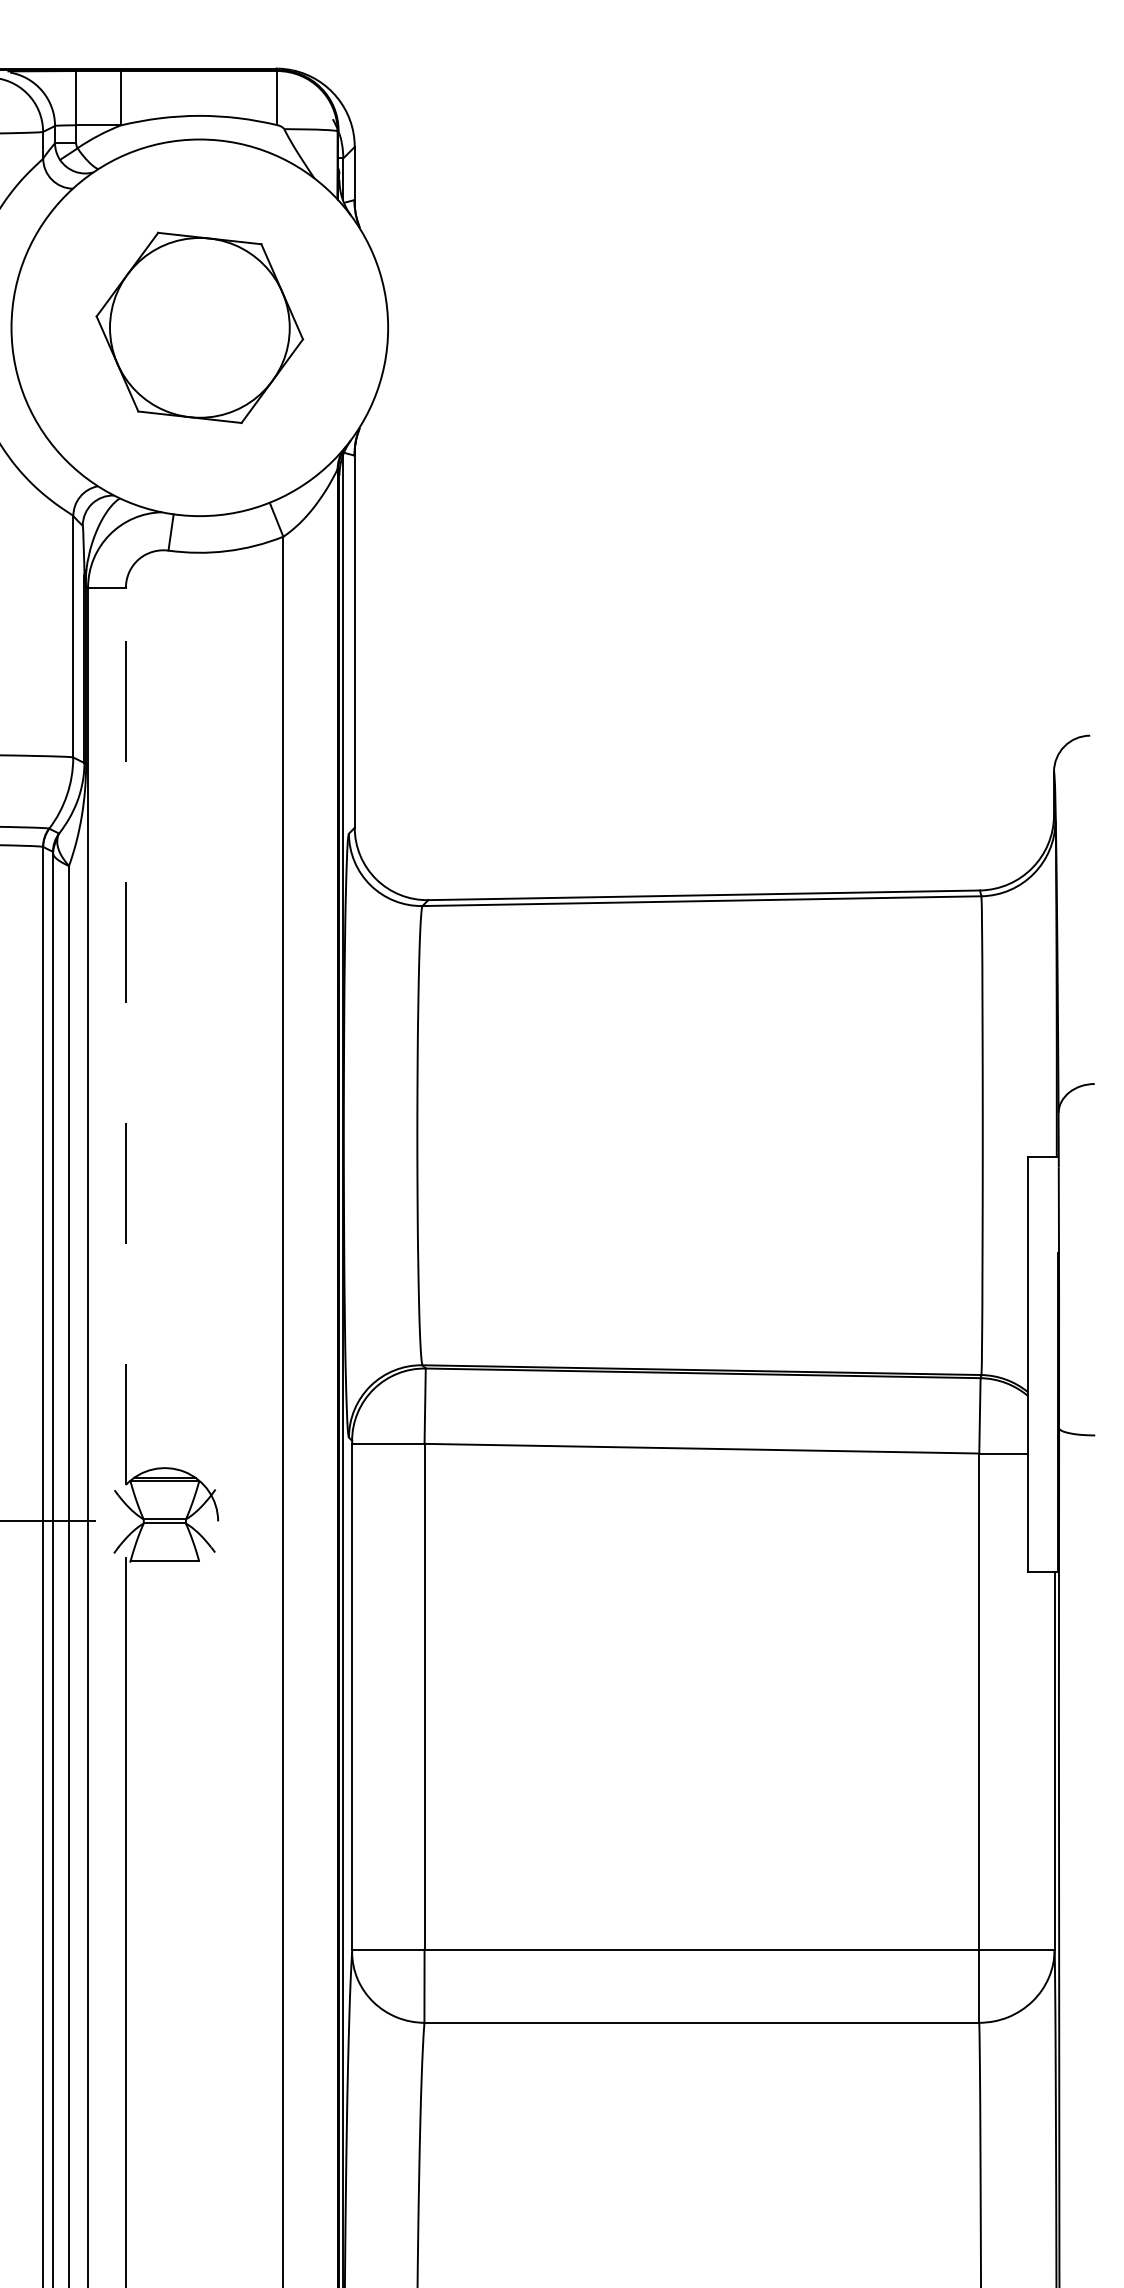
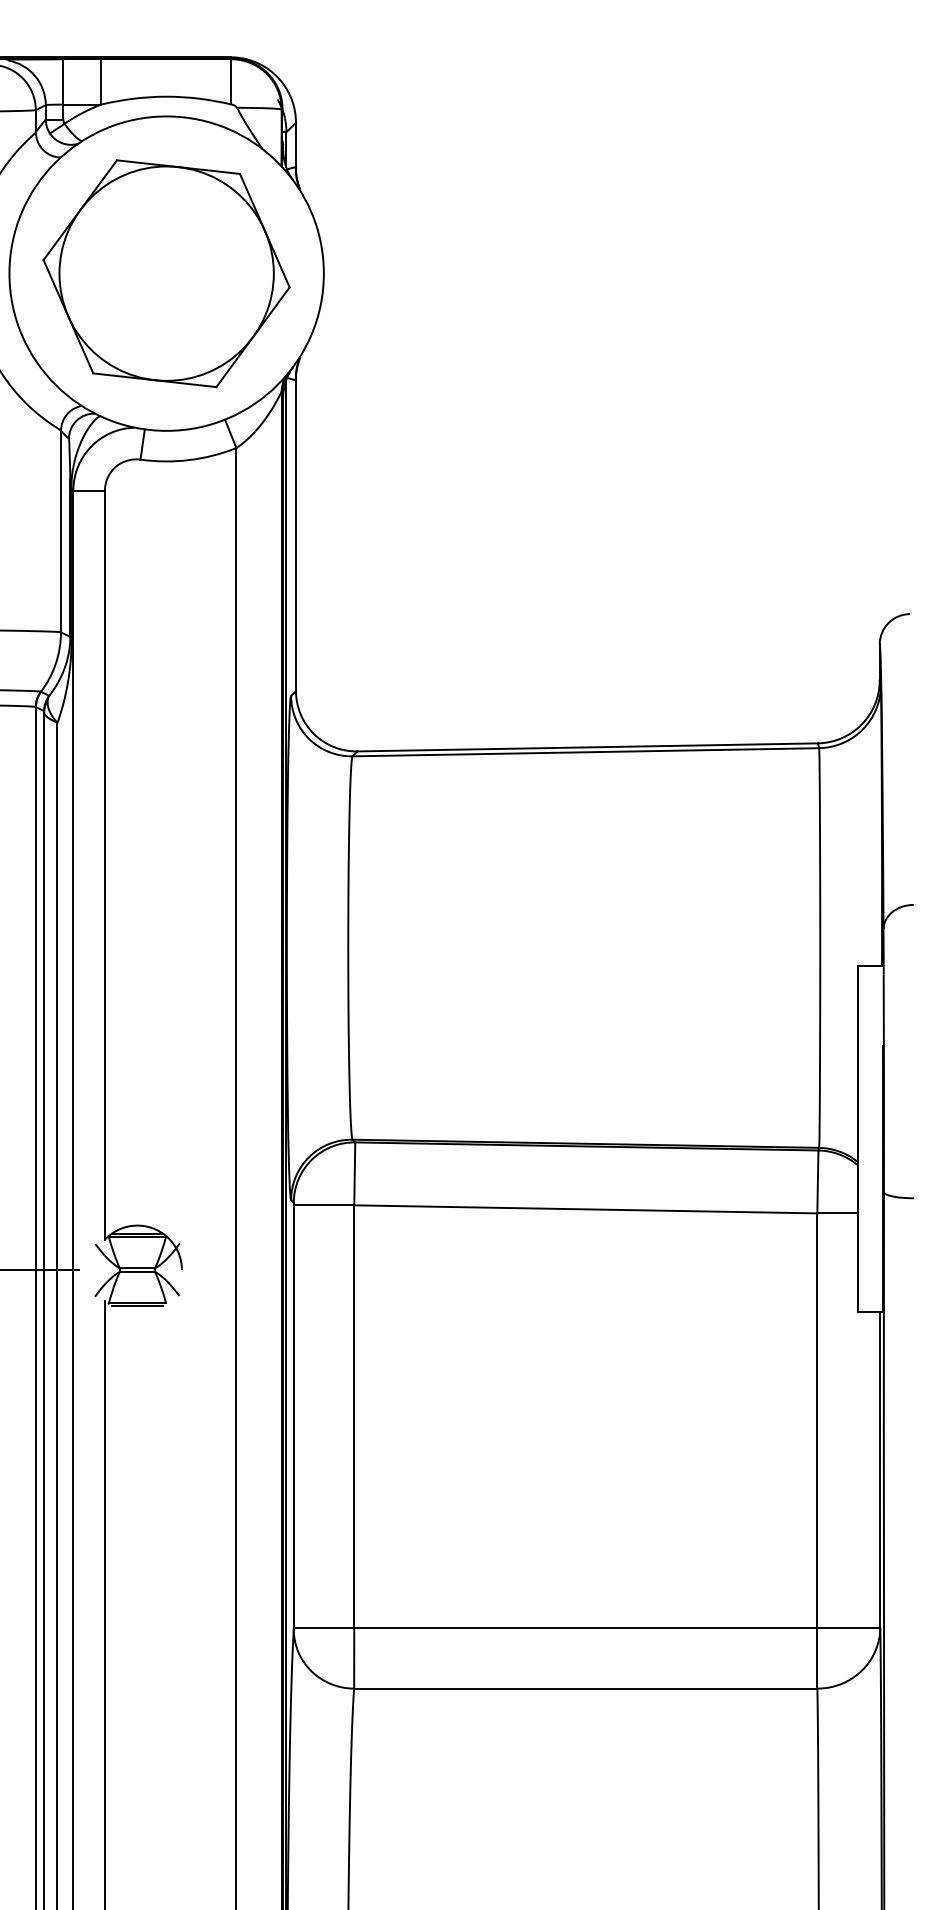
part: (199, 327) -> (166, 273), size x1.43
line: (125, 1036) -> (104, 865), dashed -> solid
line: (164, 1564) -> (137, 1306), added

